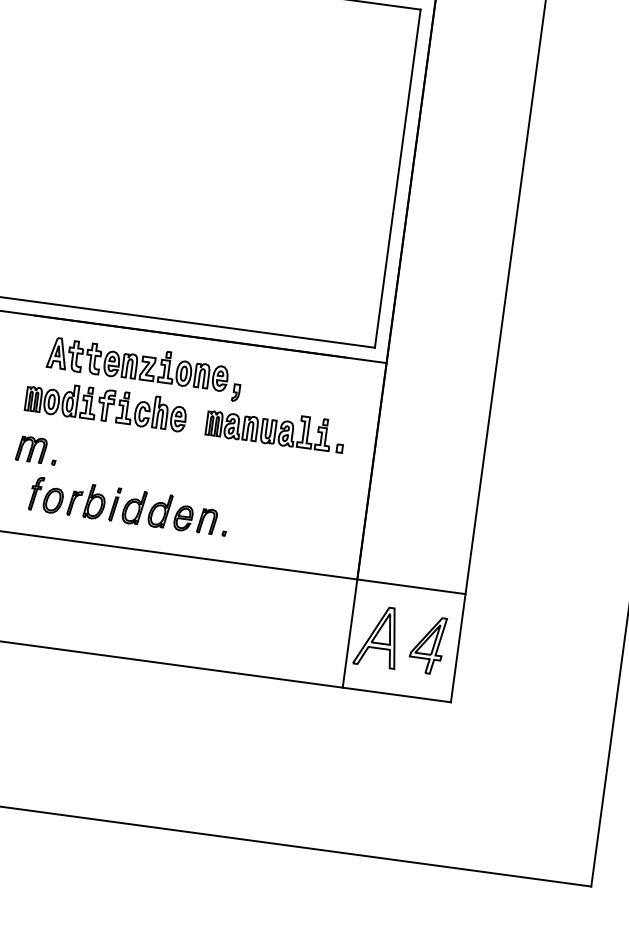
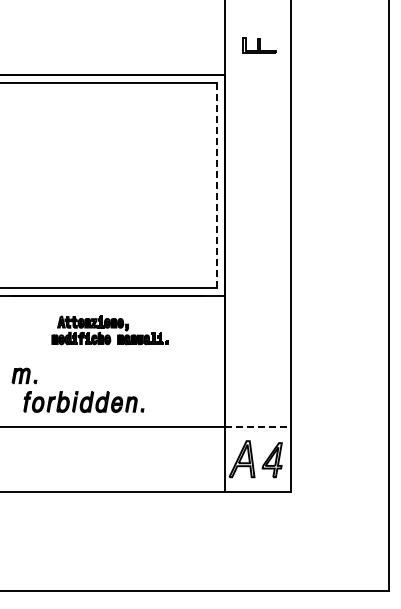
line: (398, 178) -> (217, 185), solid -> dashed
part: (187, 394) -> (109, 330), size x0.6
line: (412, 586) -> (258, 426), solid -> dashed

